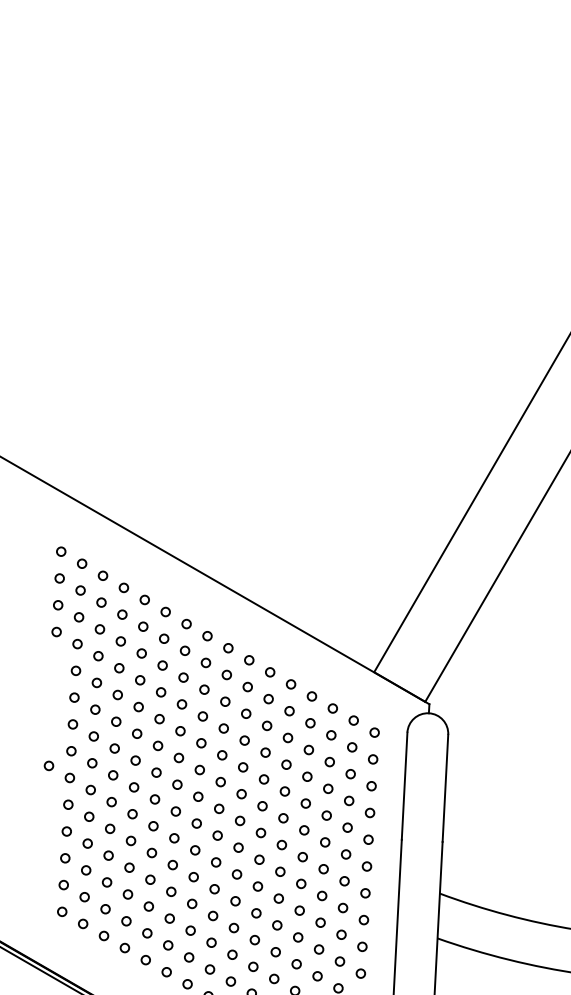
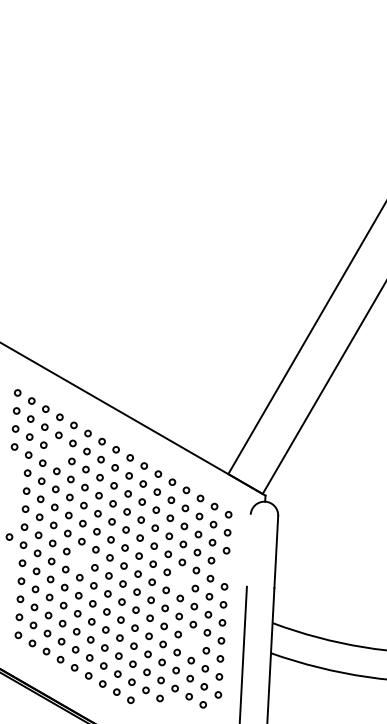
circle: (120, 641) -> (57, 453), removed
line: (404, 785) -> (248, 550), removed
circle: (154, 799) -> (80, 559), removed
circle: (369, 812) -> (225, 568), removed
circle: (304, 830) -> (181, 580), removed
circle: (320, 922) -> (192, 642), removed

